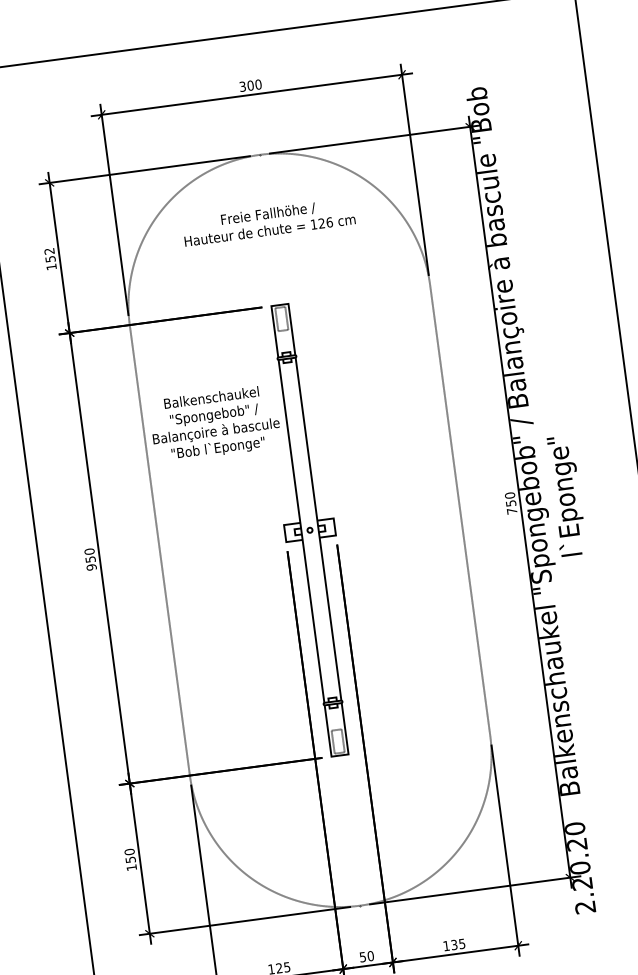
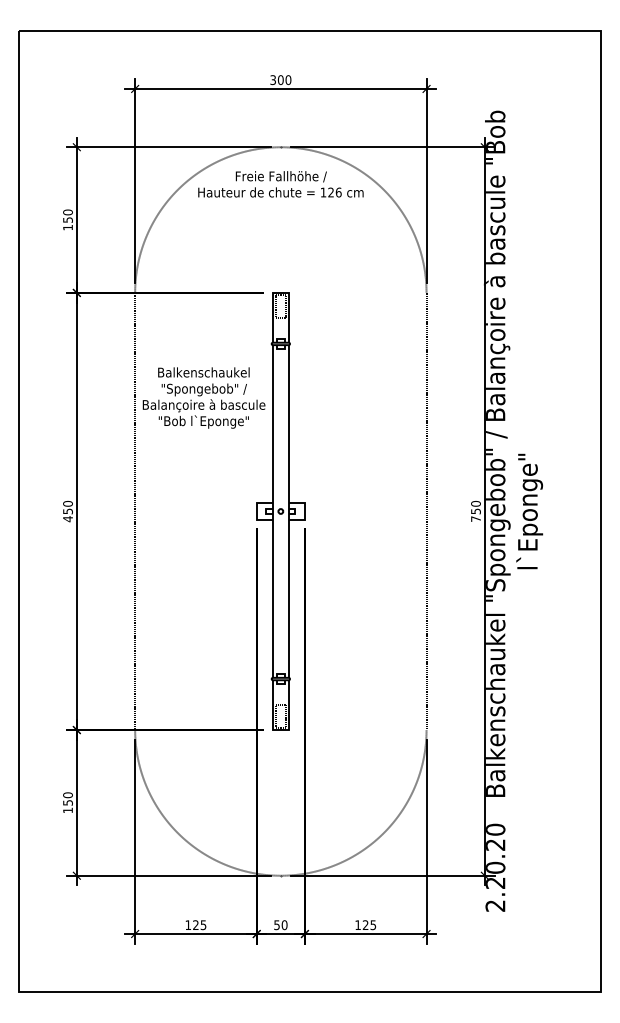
text: (268, 222) -> (280, 184), moved
text: (48, 251) -> (67, 212), 152 -> 150
text: (91, 567) -> (67, 519), 950 -> 450
text: (454, 945) -> (365, 925), 135 -> 125

